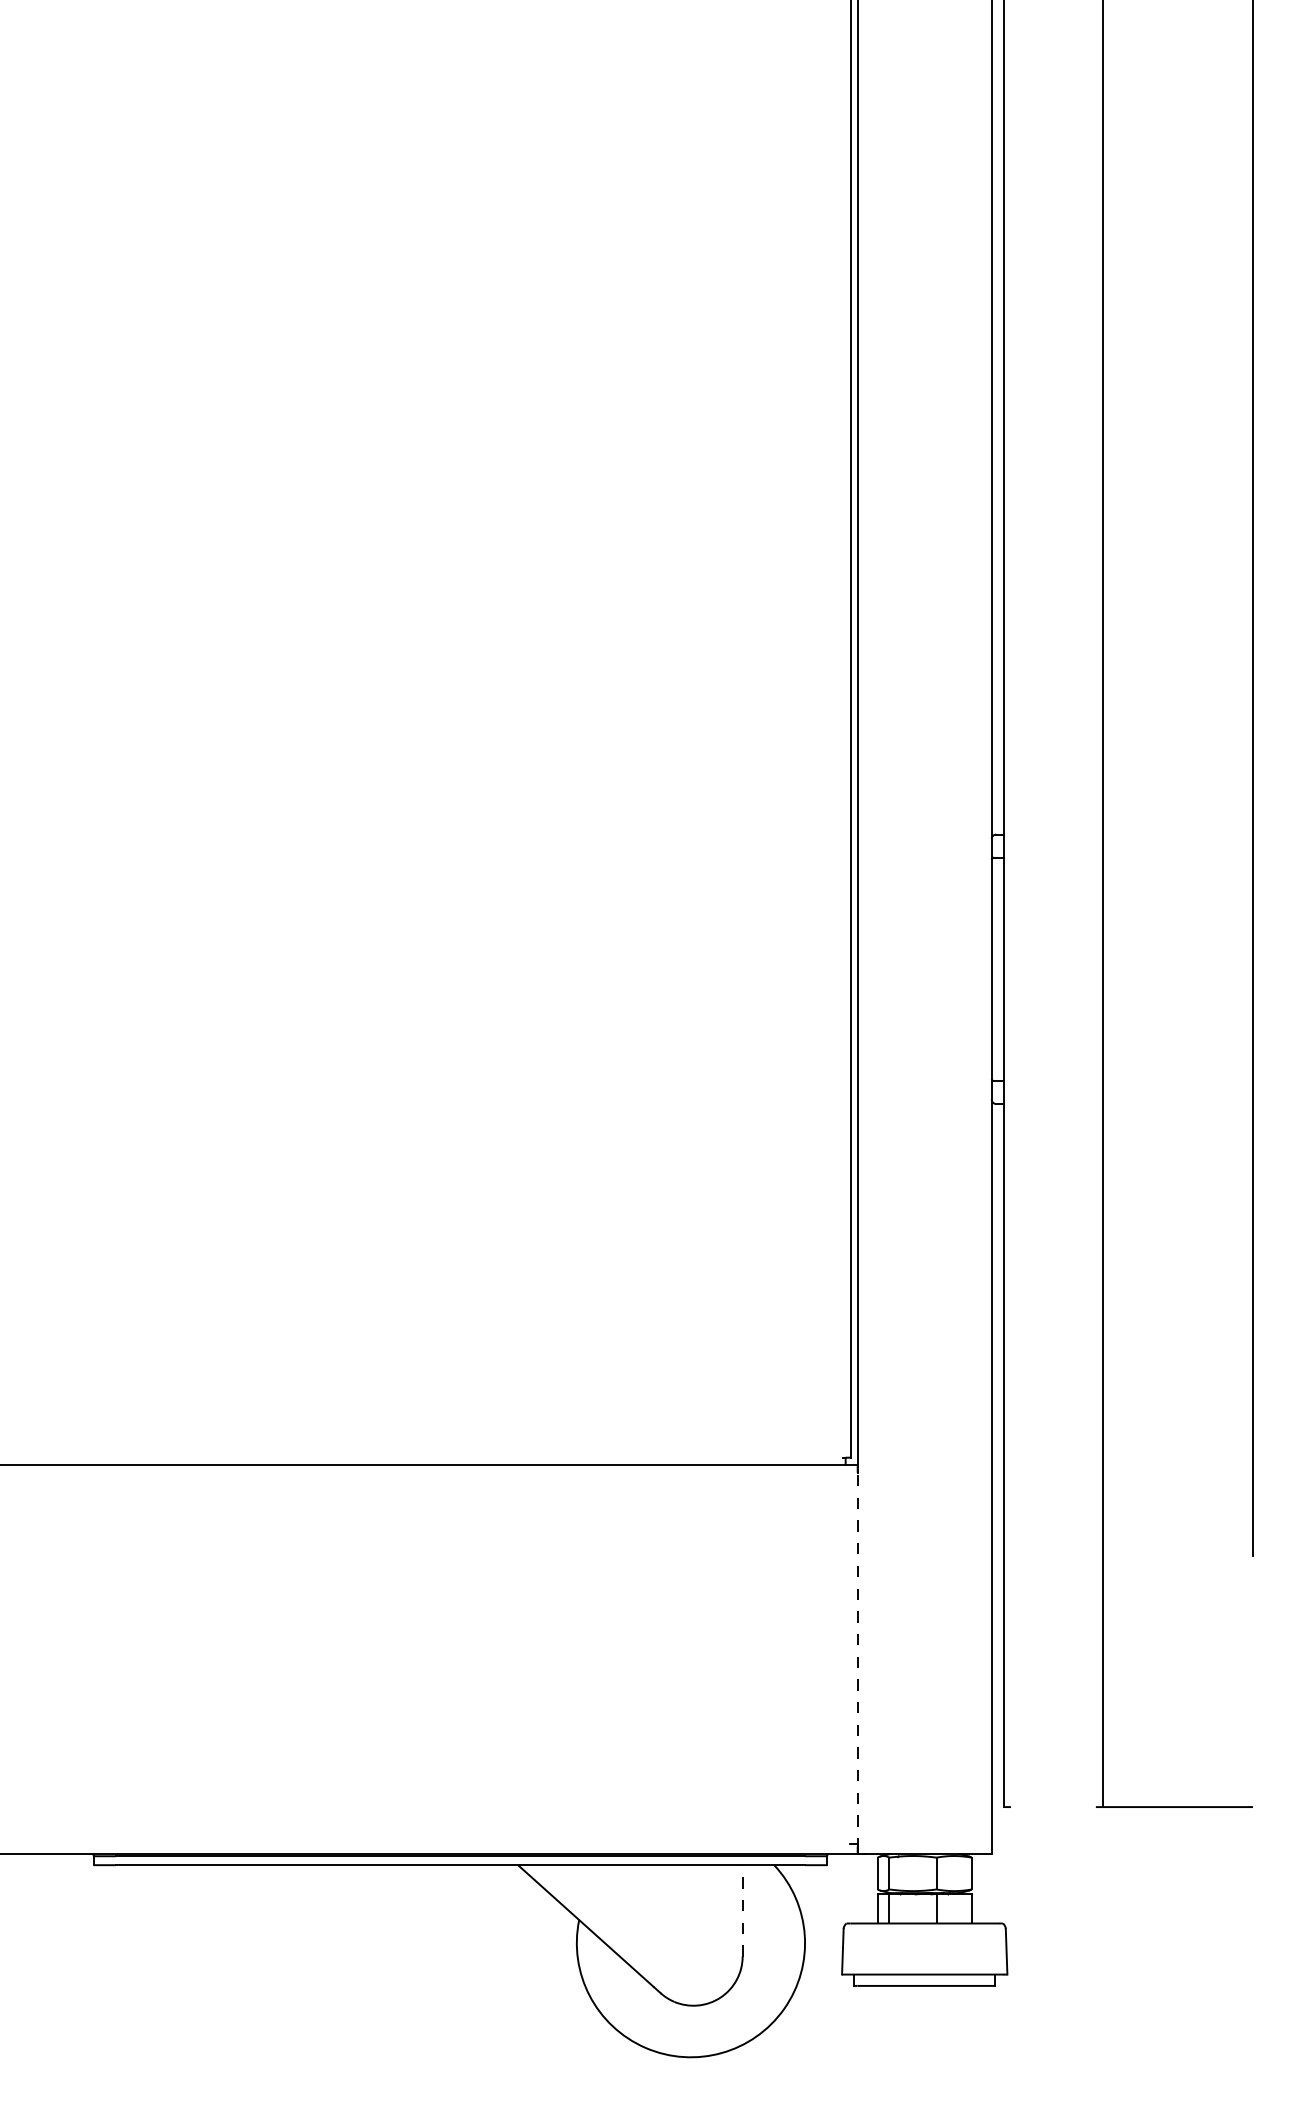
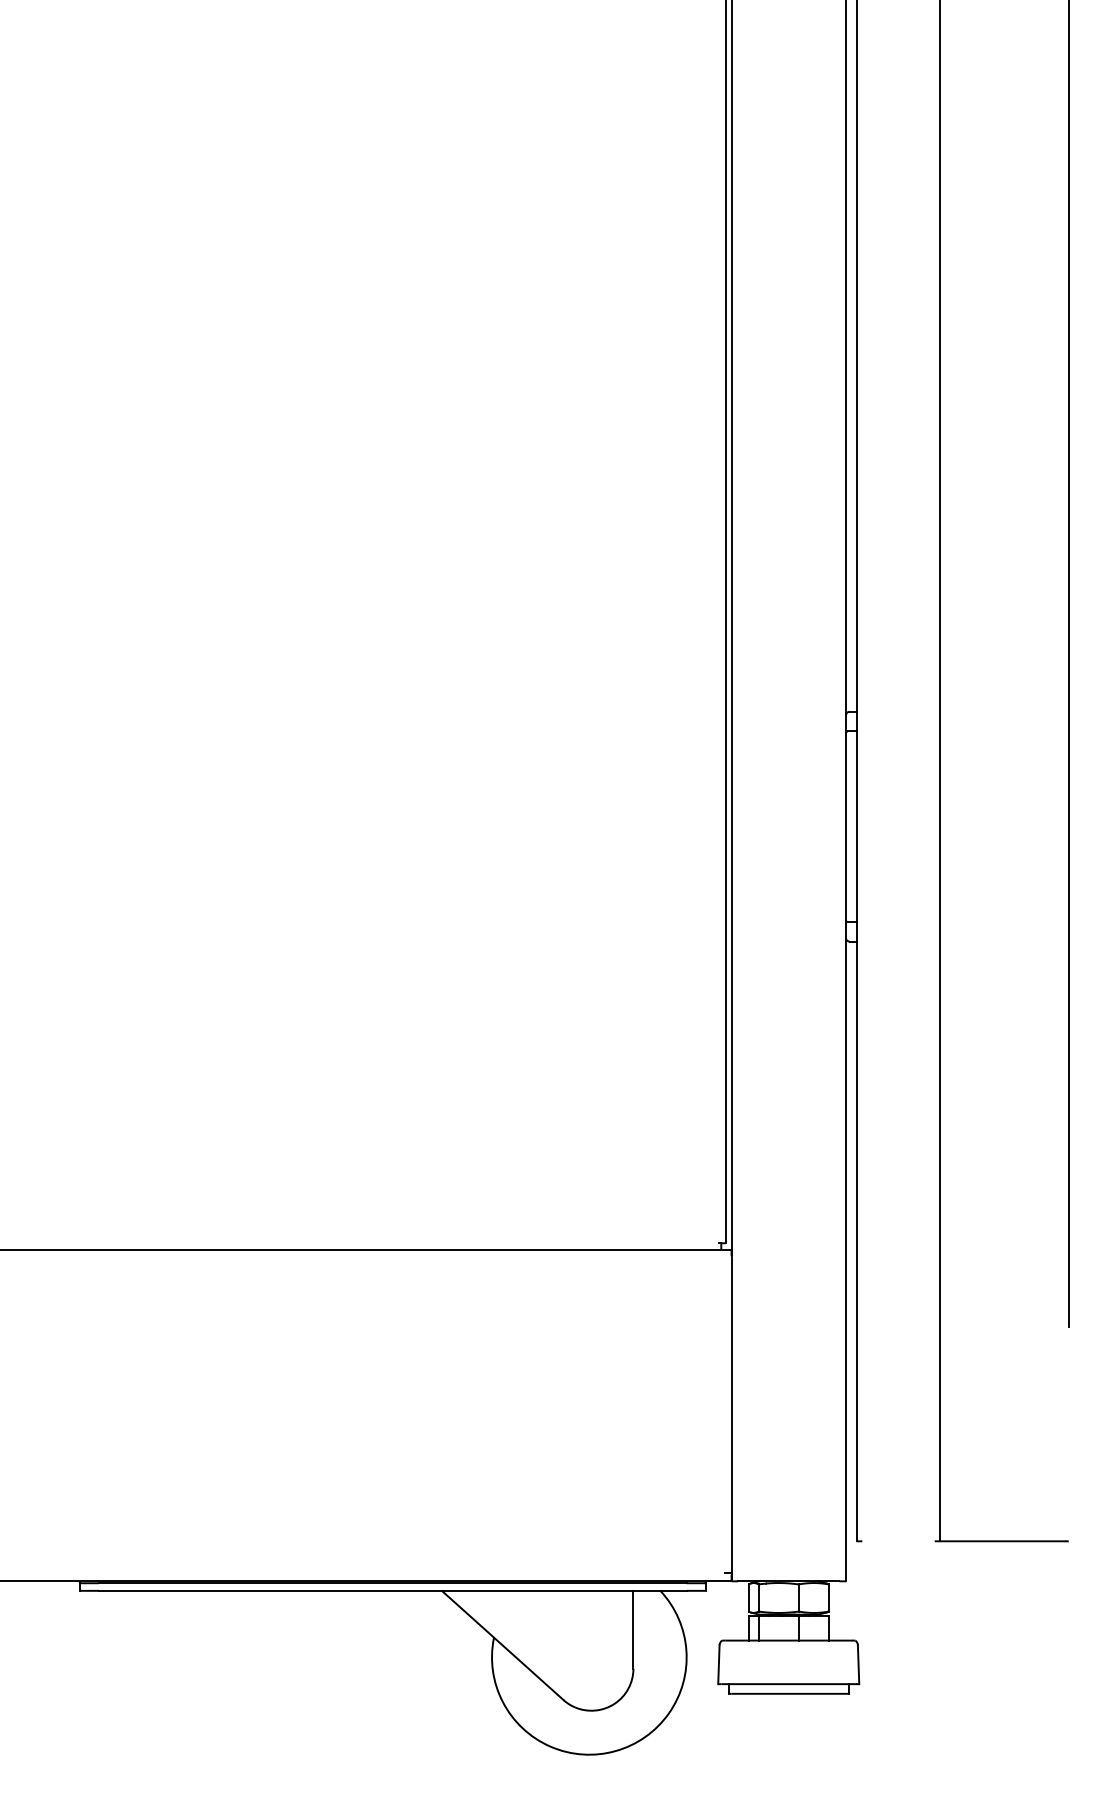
line: (857, 1659) -> (731, 1415), dashed -> solid
line: (742, 1910) -> (633, 1629), dashed -> solid

